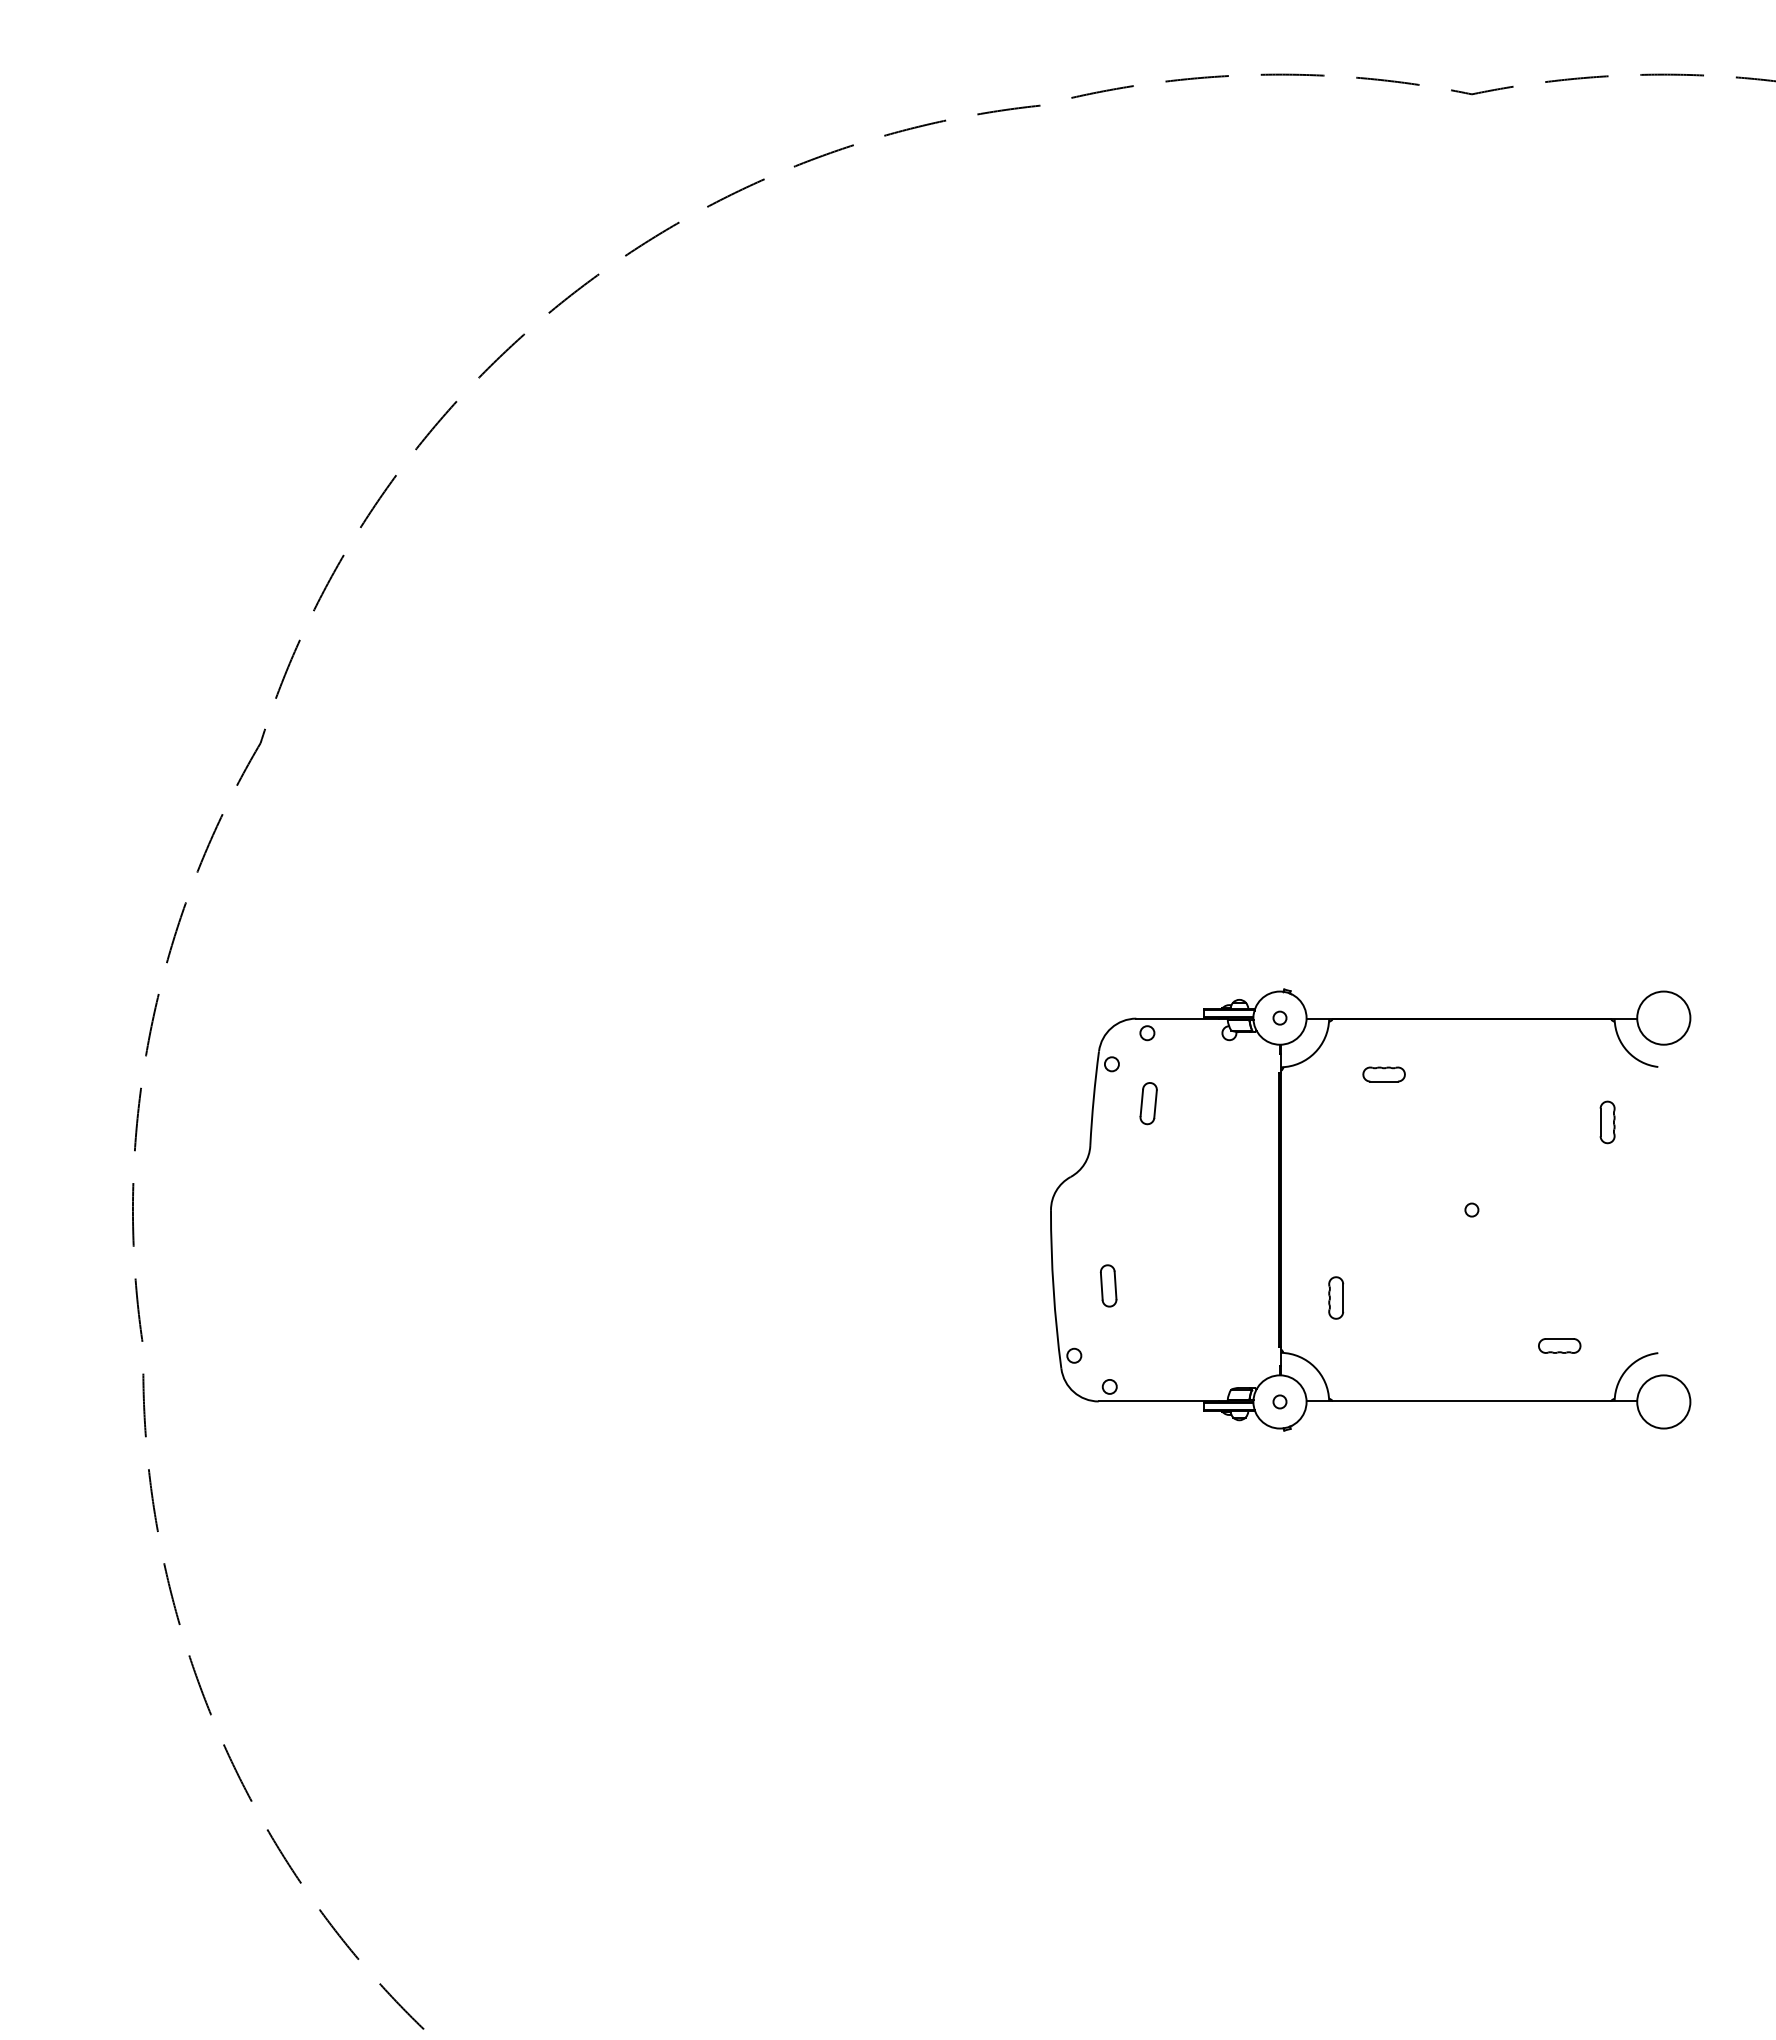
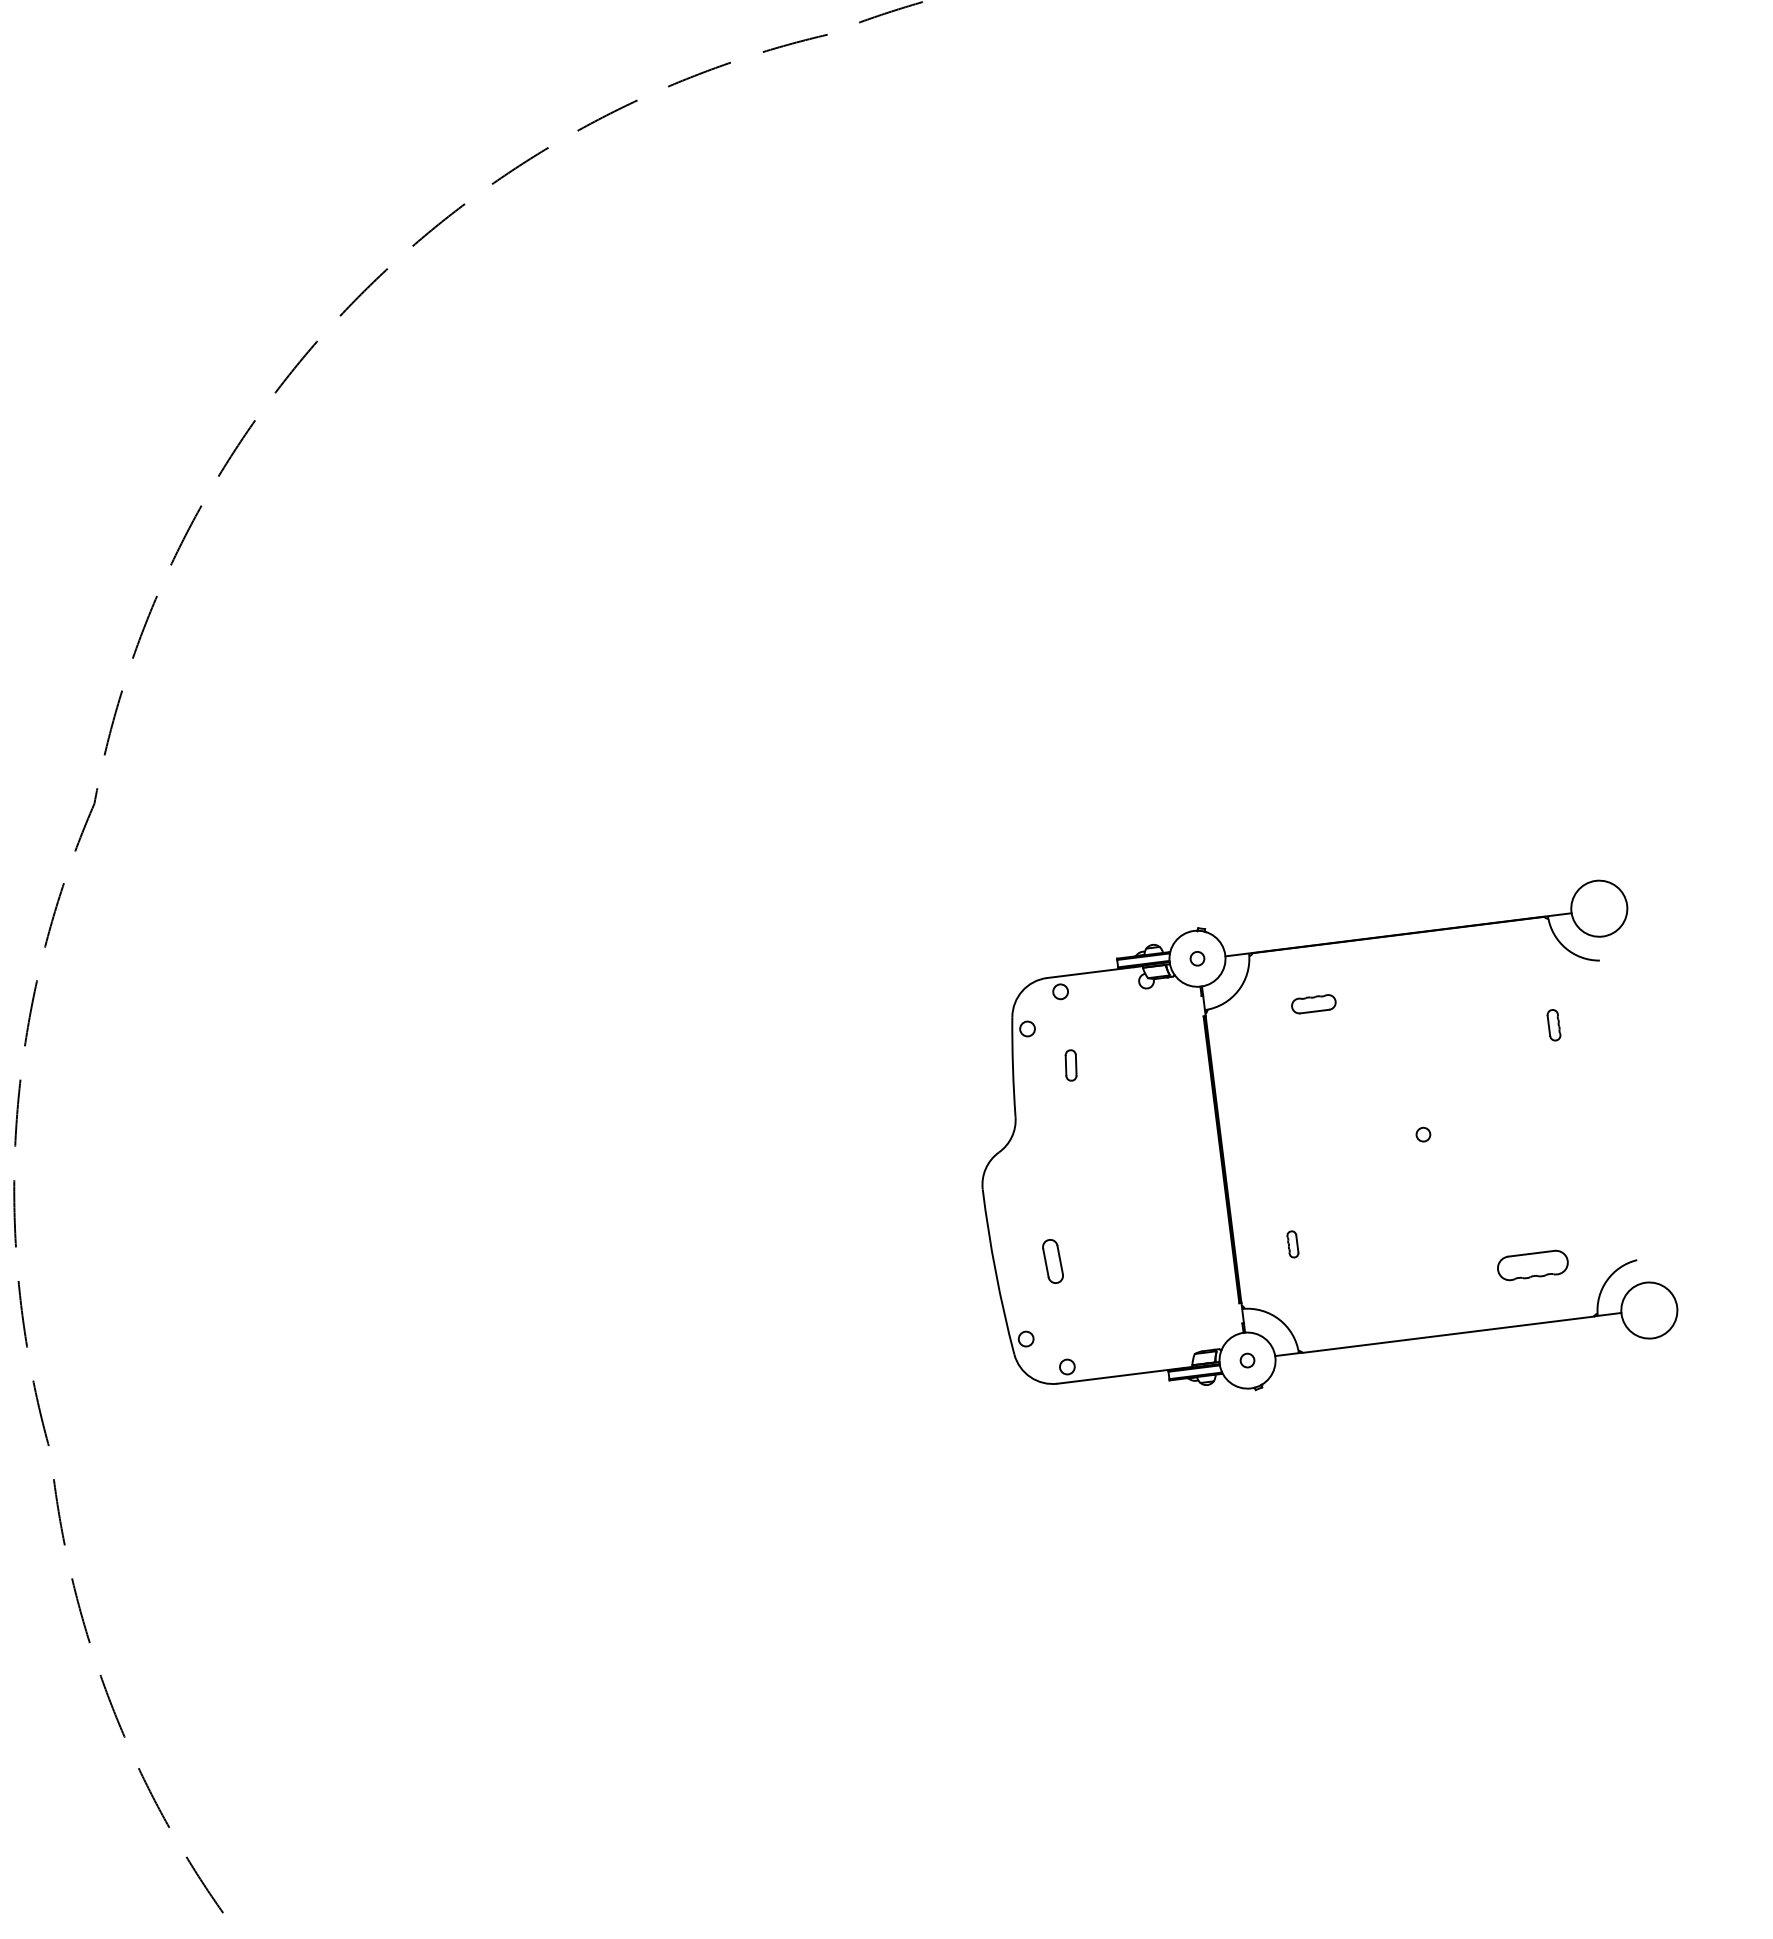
part: (1148, 1103) -> (1070, 1065), size x0.7
part: (1607, 1122) -> (1553, 1025), size x0.7
part: (1336, 1297) -> (1293, 1243), size x0.6
part: (1559, 1345) -> (1532, 1265), size x1.6

